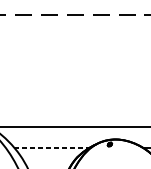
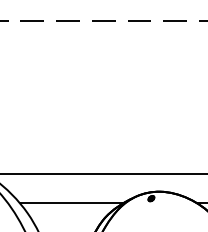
line: (52, 147) -> (72, 202), dashed -> solid

